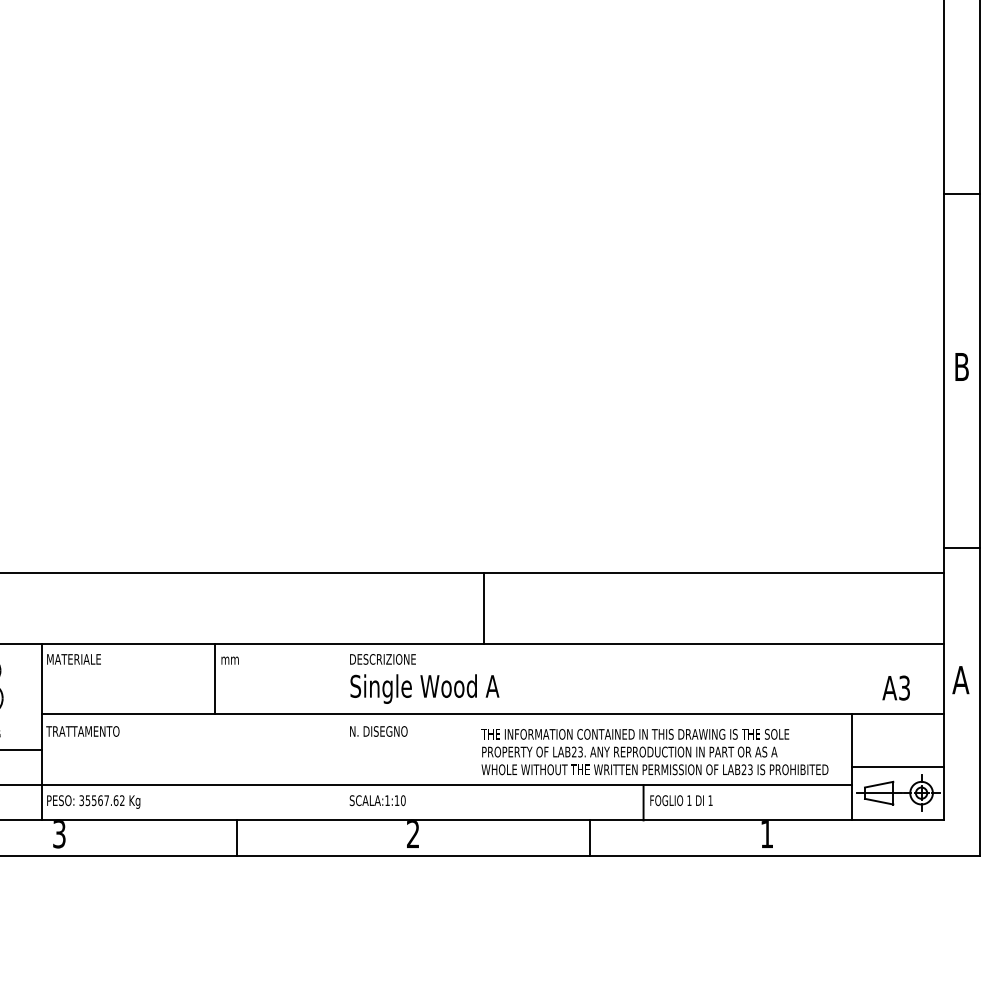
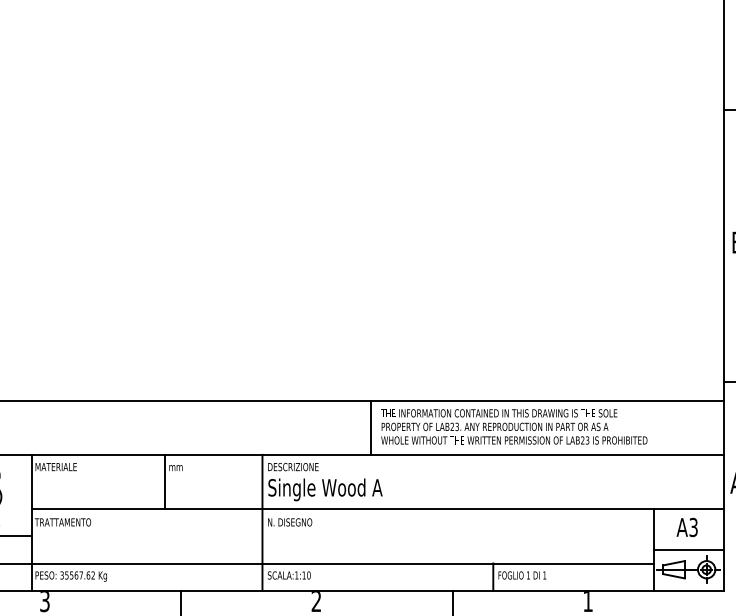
text: (895, 687) -> (686, 527), moved
line: (342, 731) -> (262, 522), added
text: (654, 752) -> (513, 427), moved

